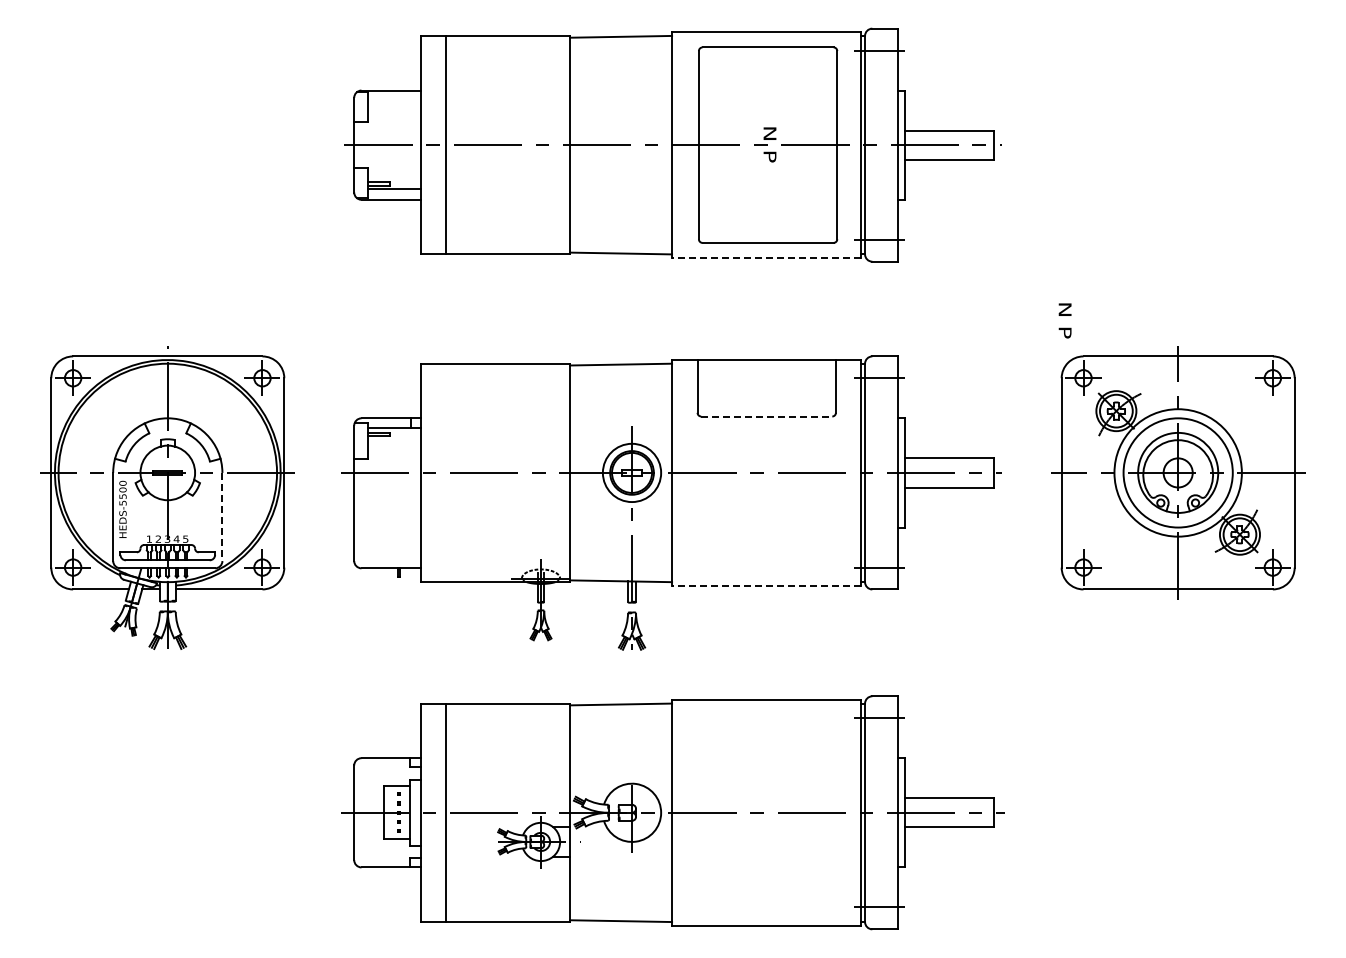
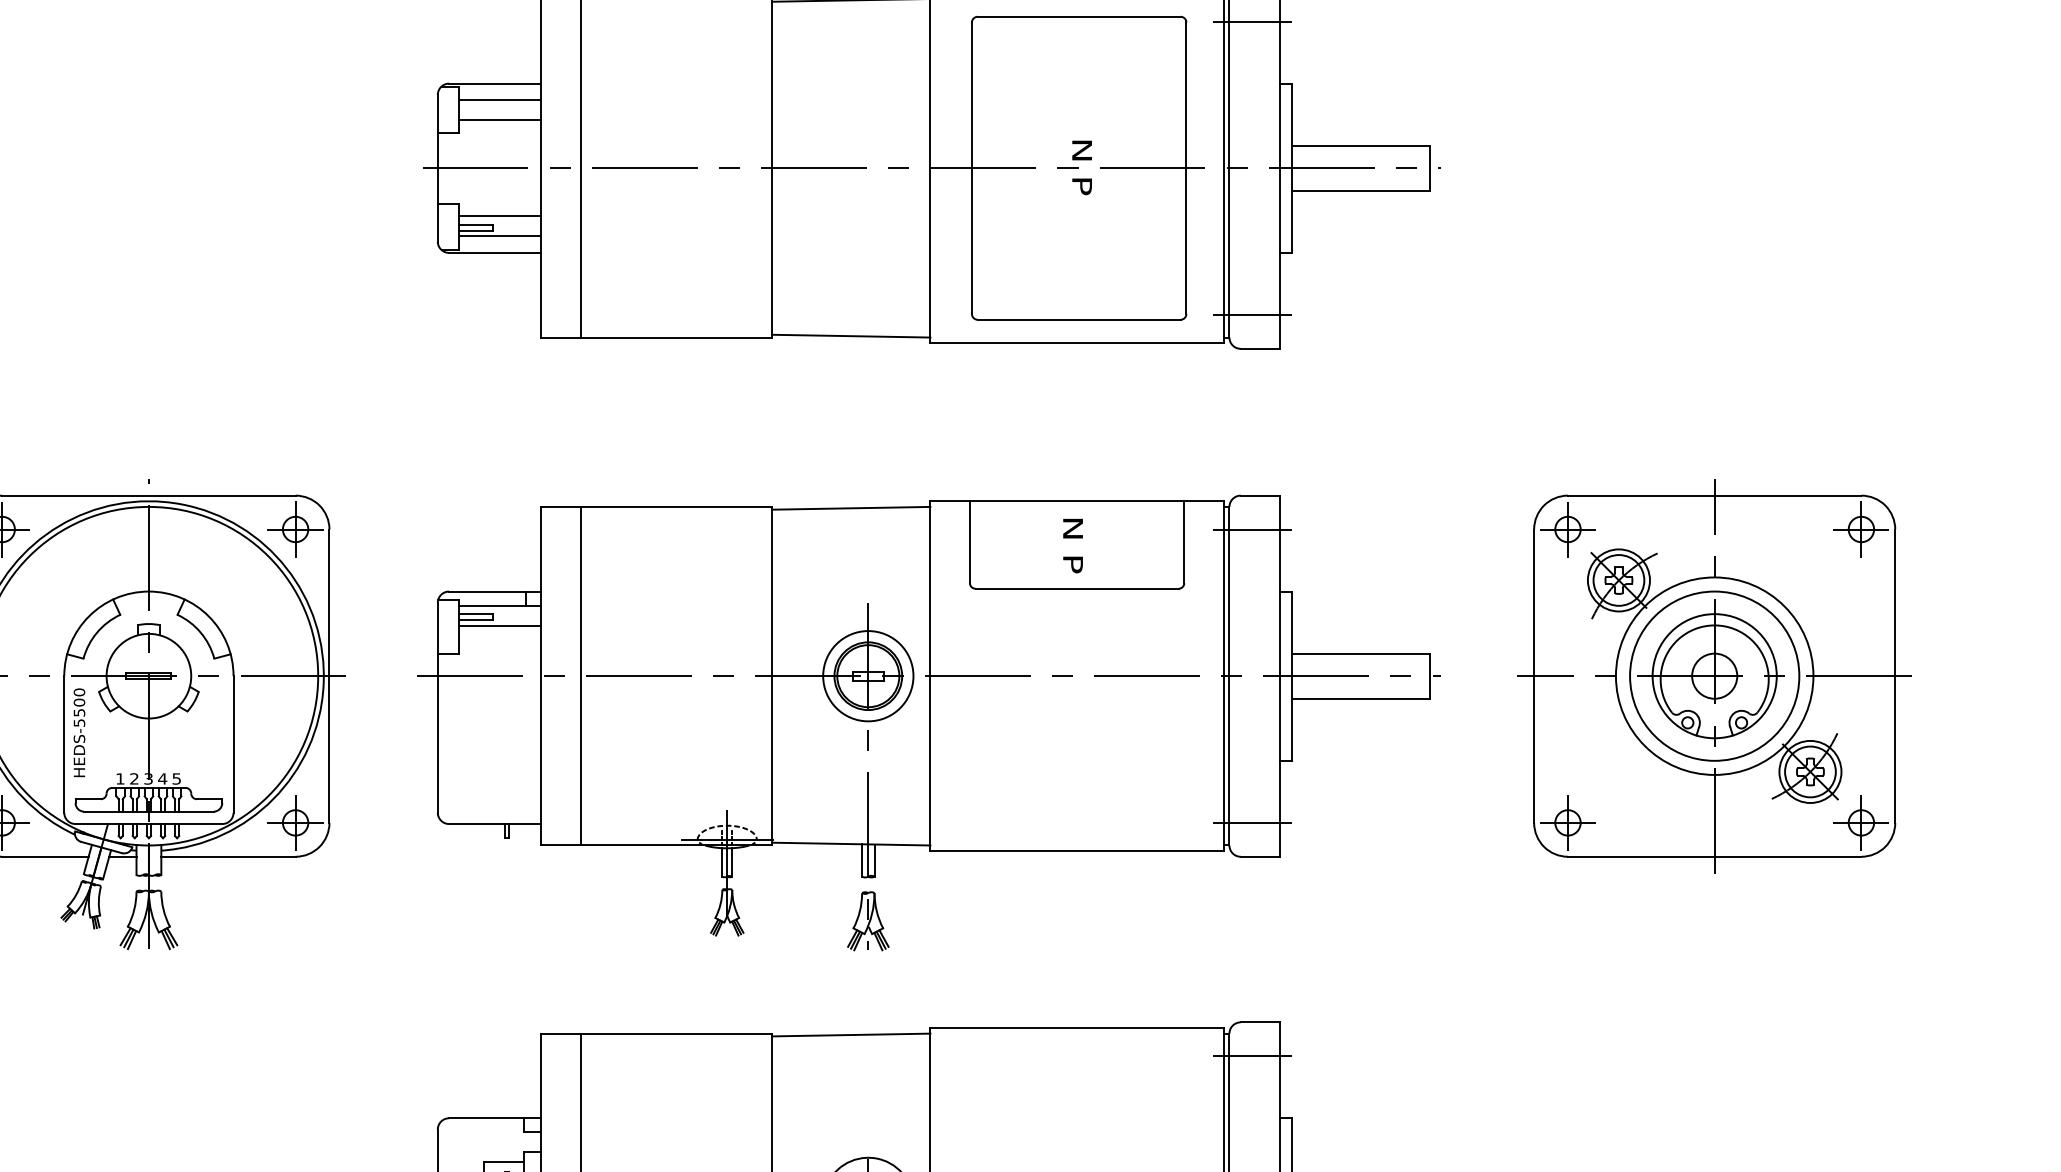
line: (394, 101) -> (500, 100), added
line: (394, 114) -> (500, 120), added
line: (394, 176) -> (500, 216), added
line: (766, 258) -> (1076, 343), dashed -> solid
text: (1064, 320) -> (1072, 545), moved
line: (766, 416) -> (1076, 588), dashed -> solid
line: (394, 440) -> (500, 625), added
line: (446, 472) -> (580, 675), added
line: (222, 517) -> (233, 745), dashed -> solid
line: (766, 585) -> (1076, 850), dashed -> solid

